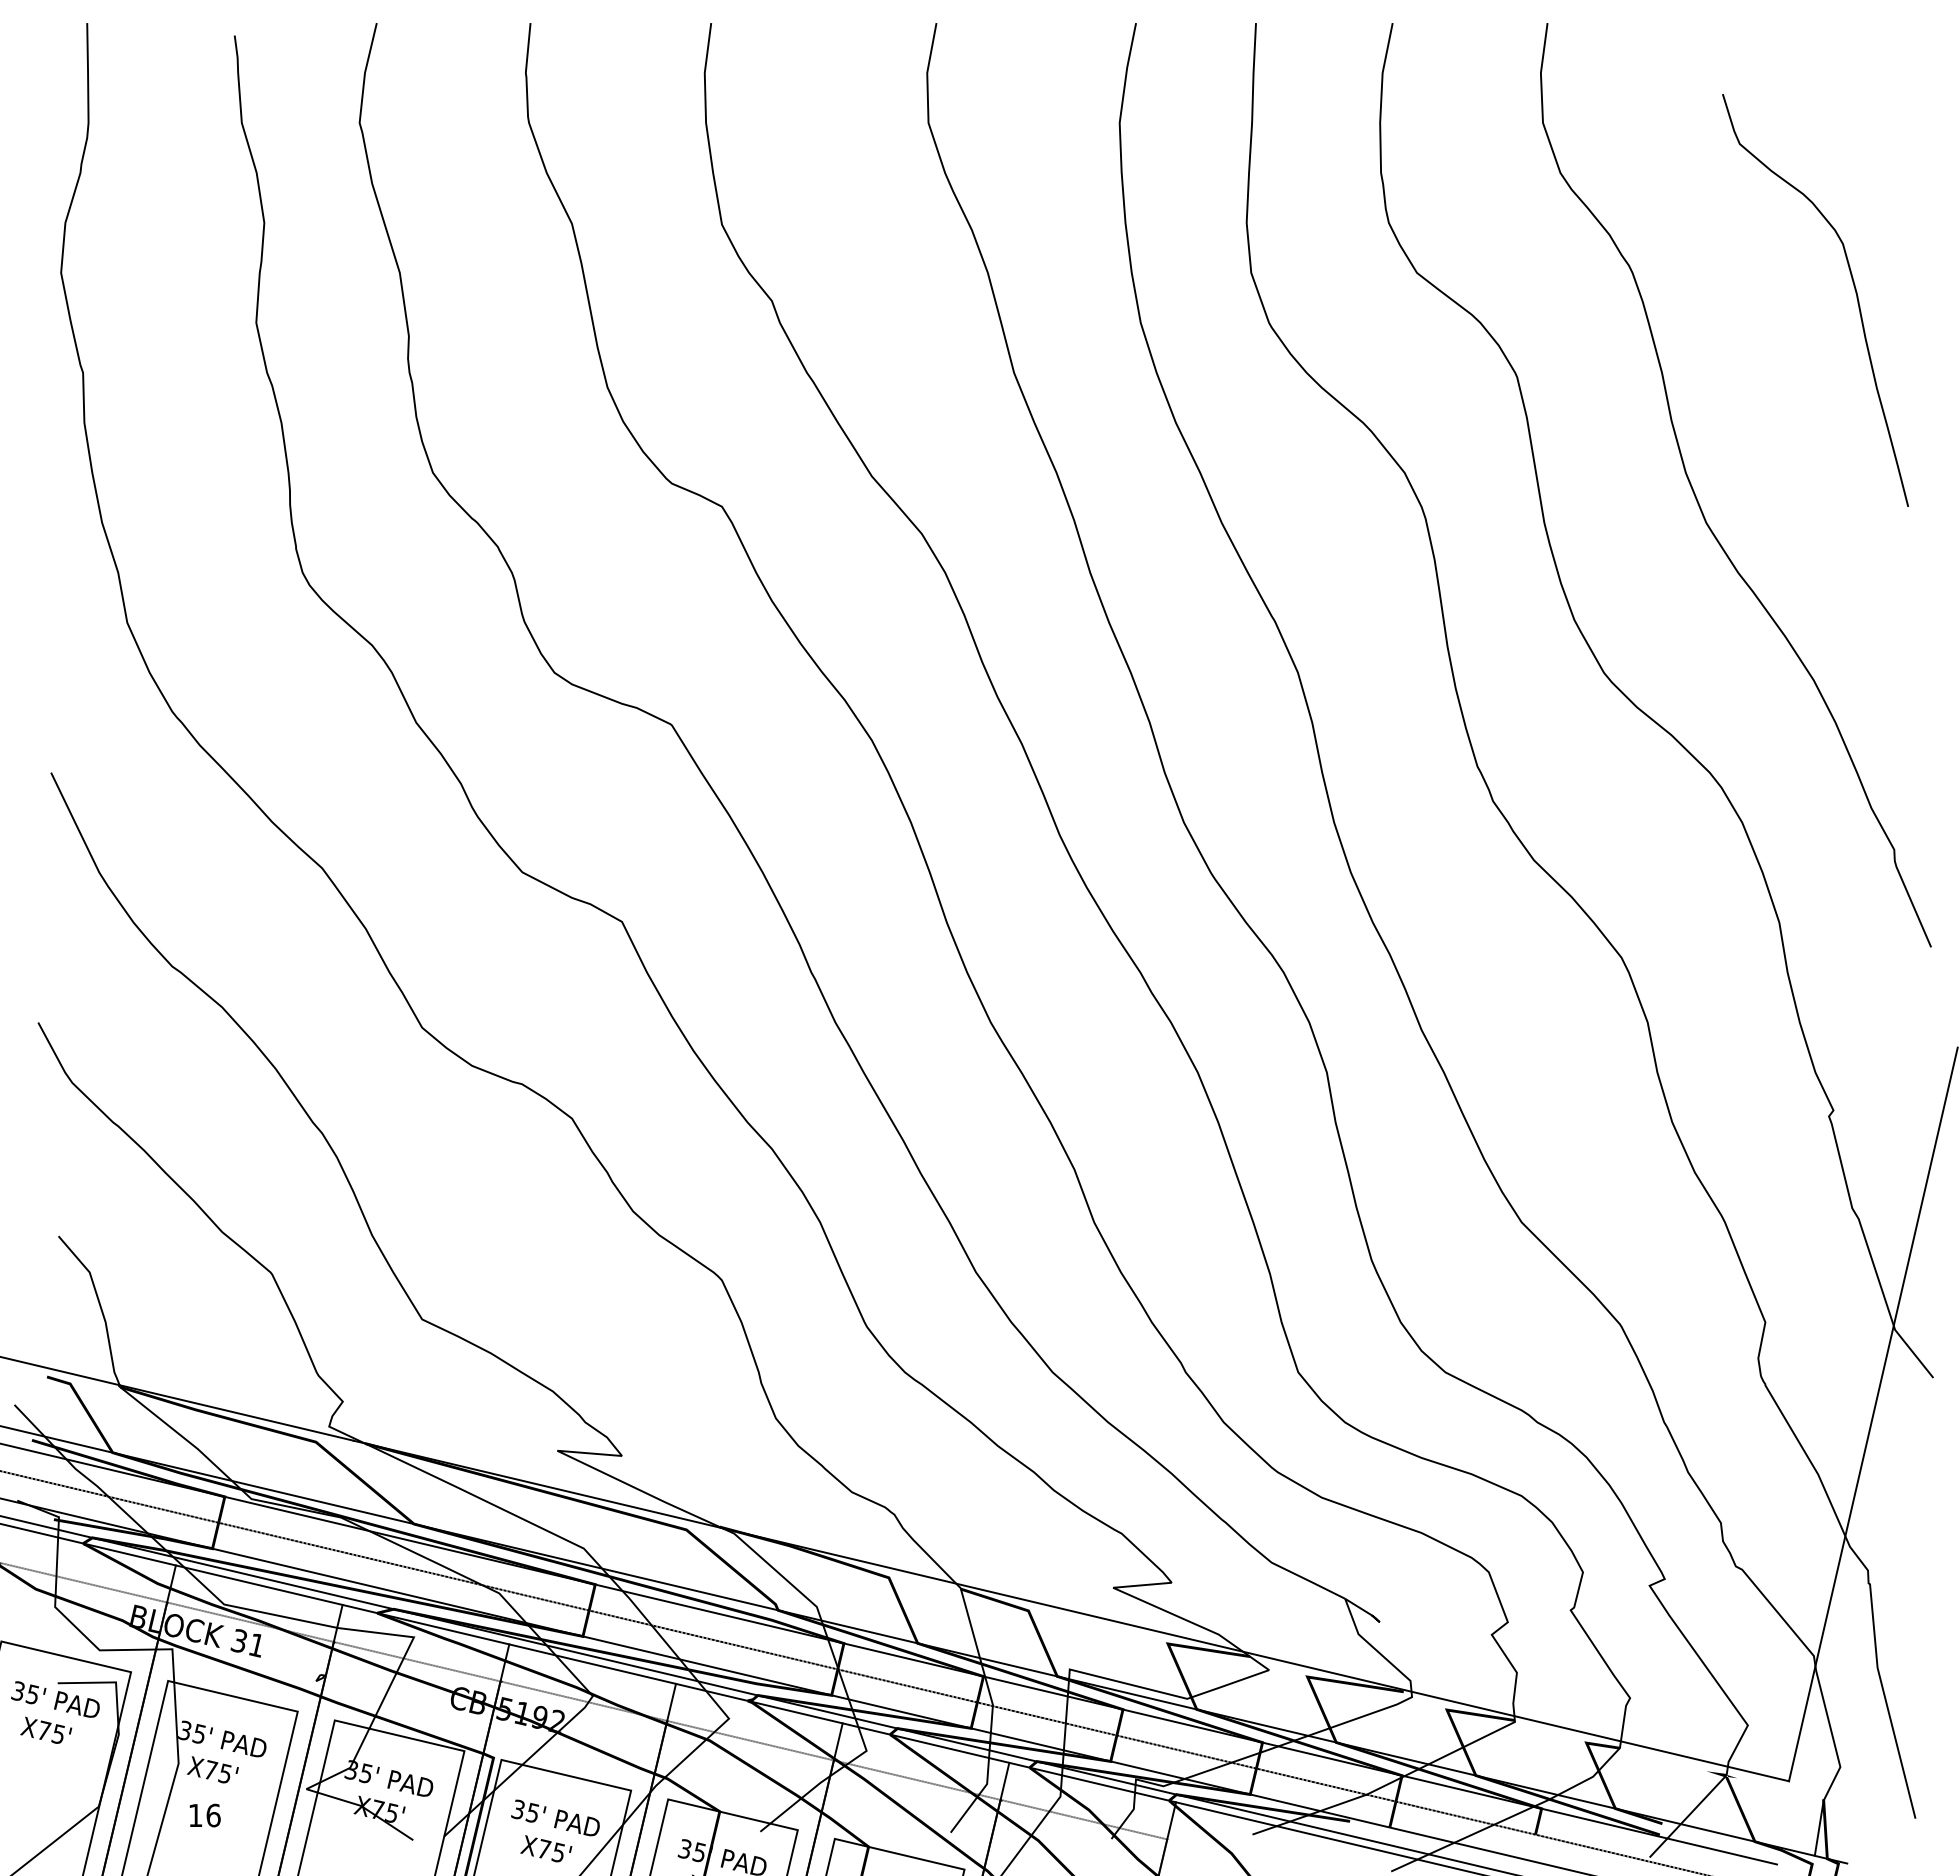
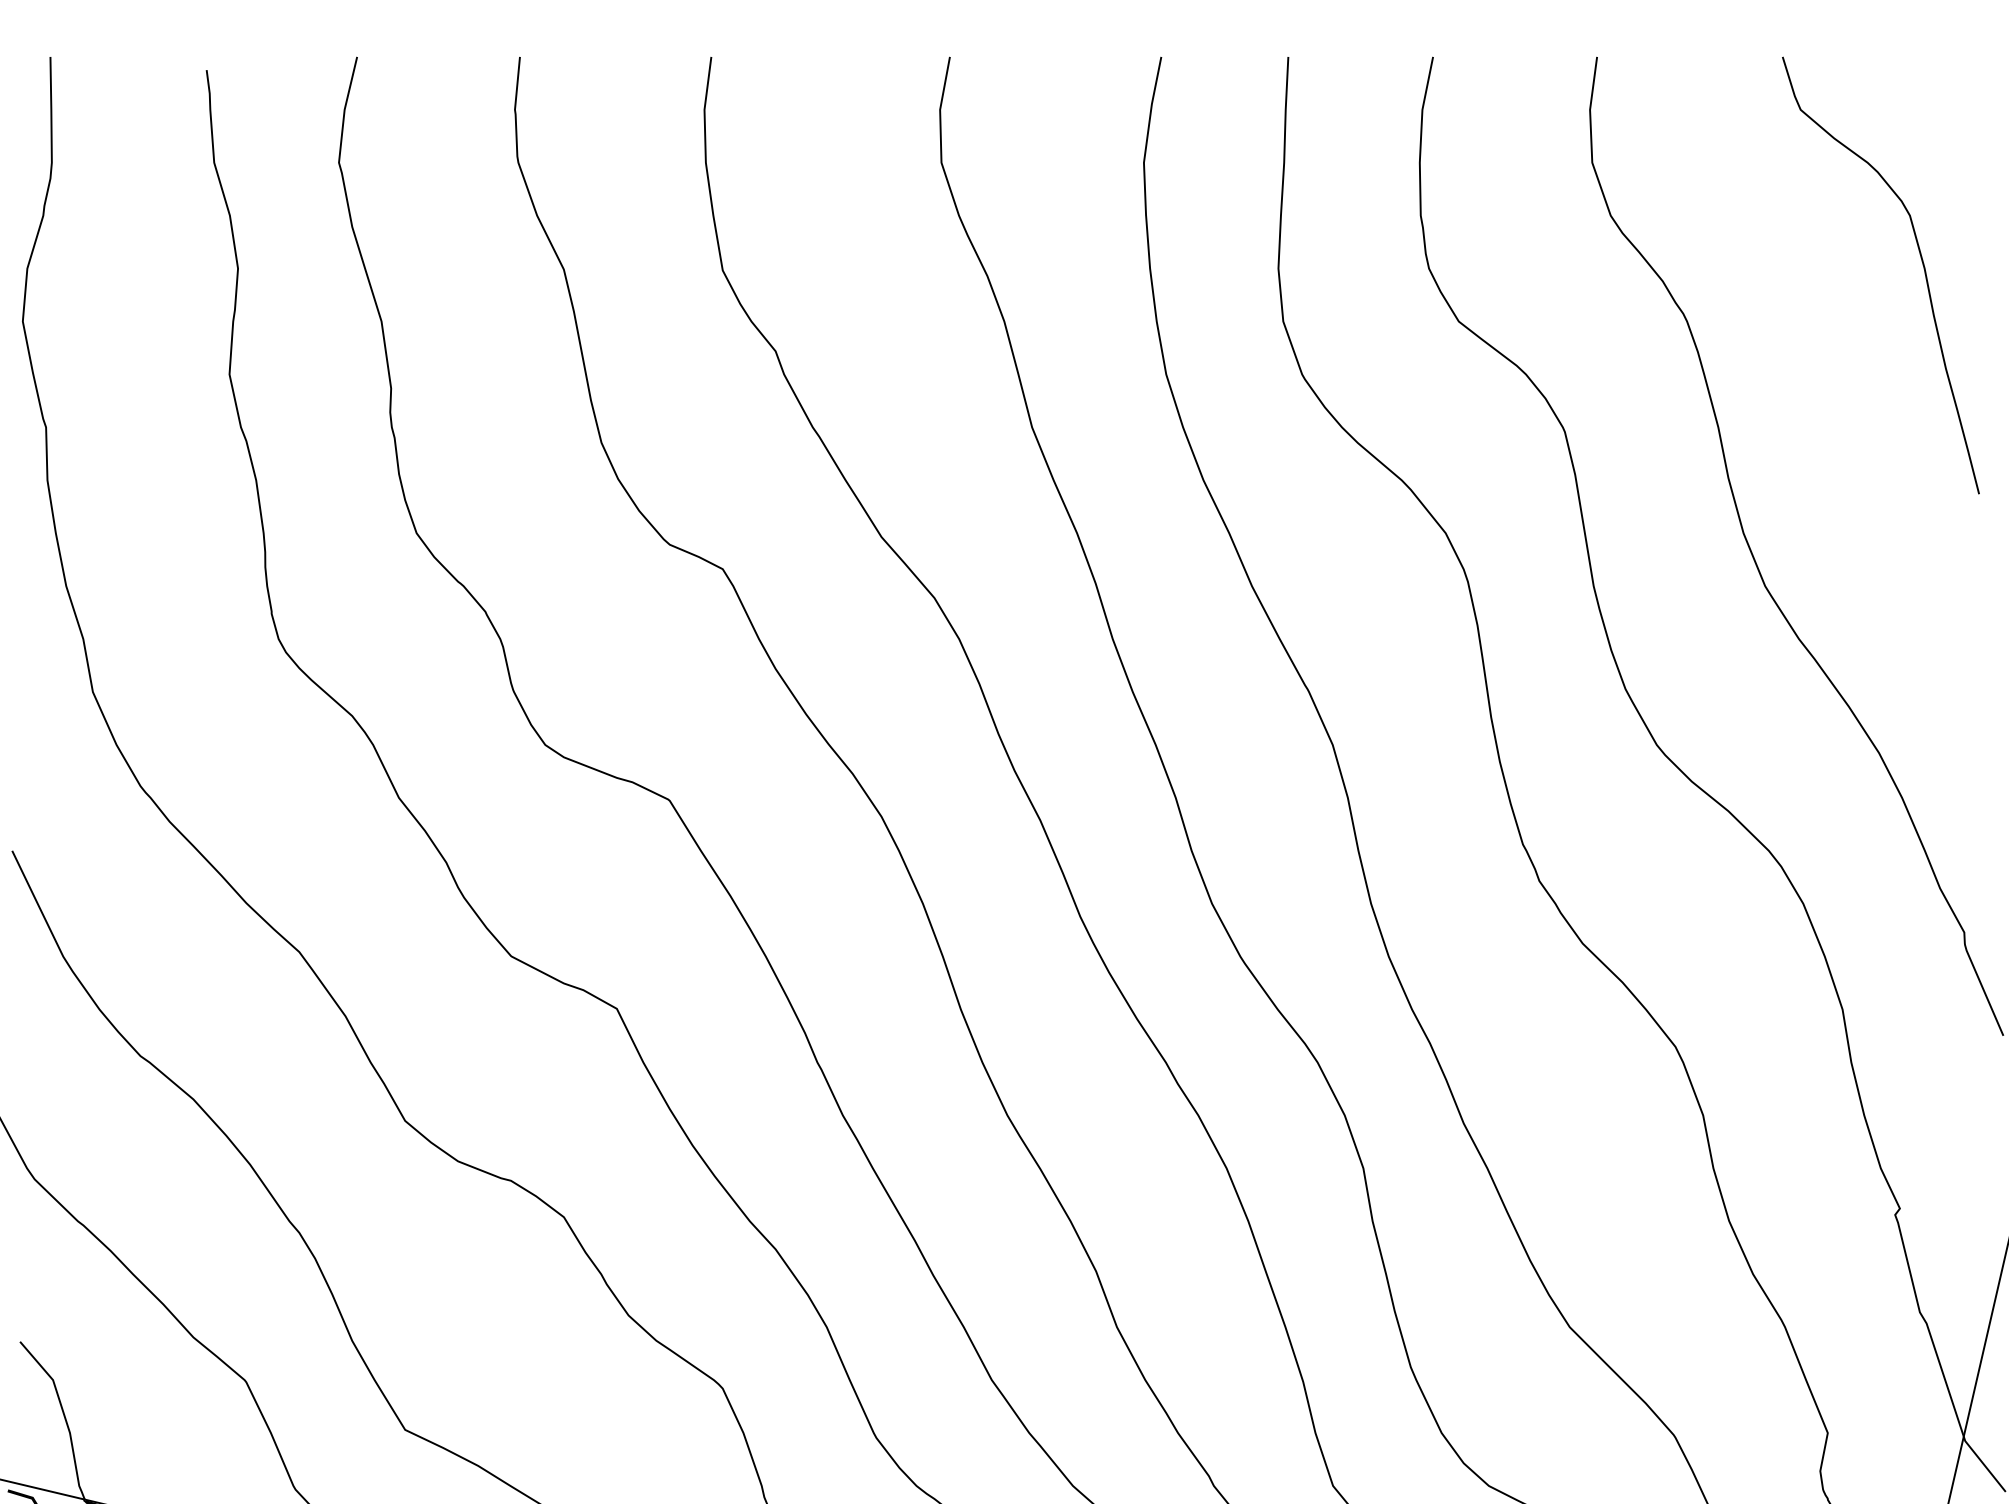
curve: (1853, 286) -> (1921, 260), moved

